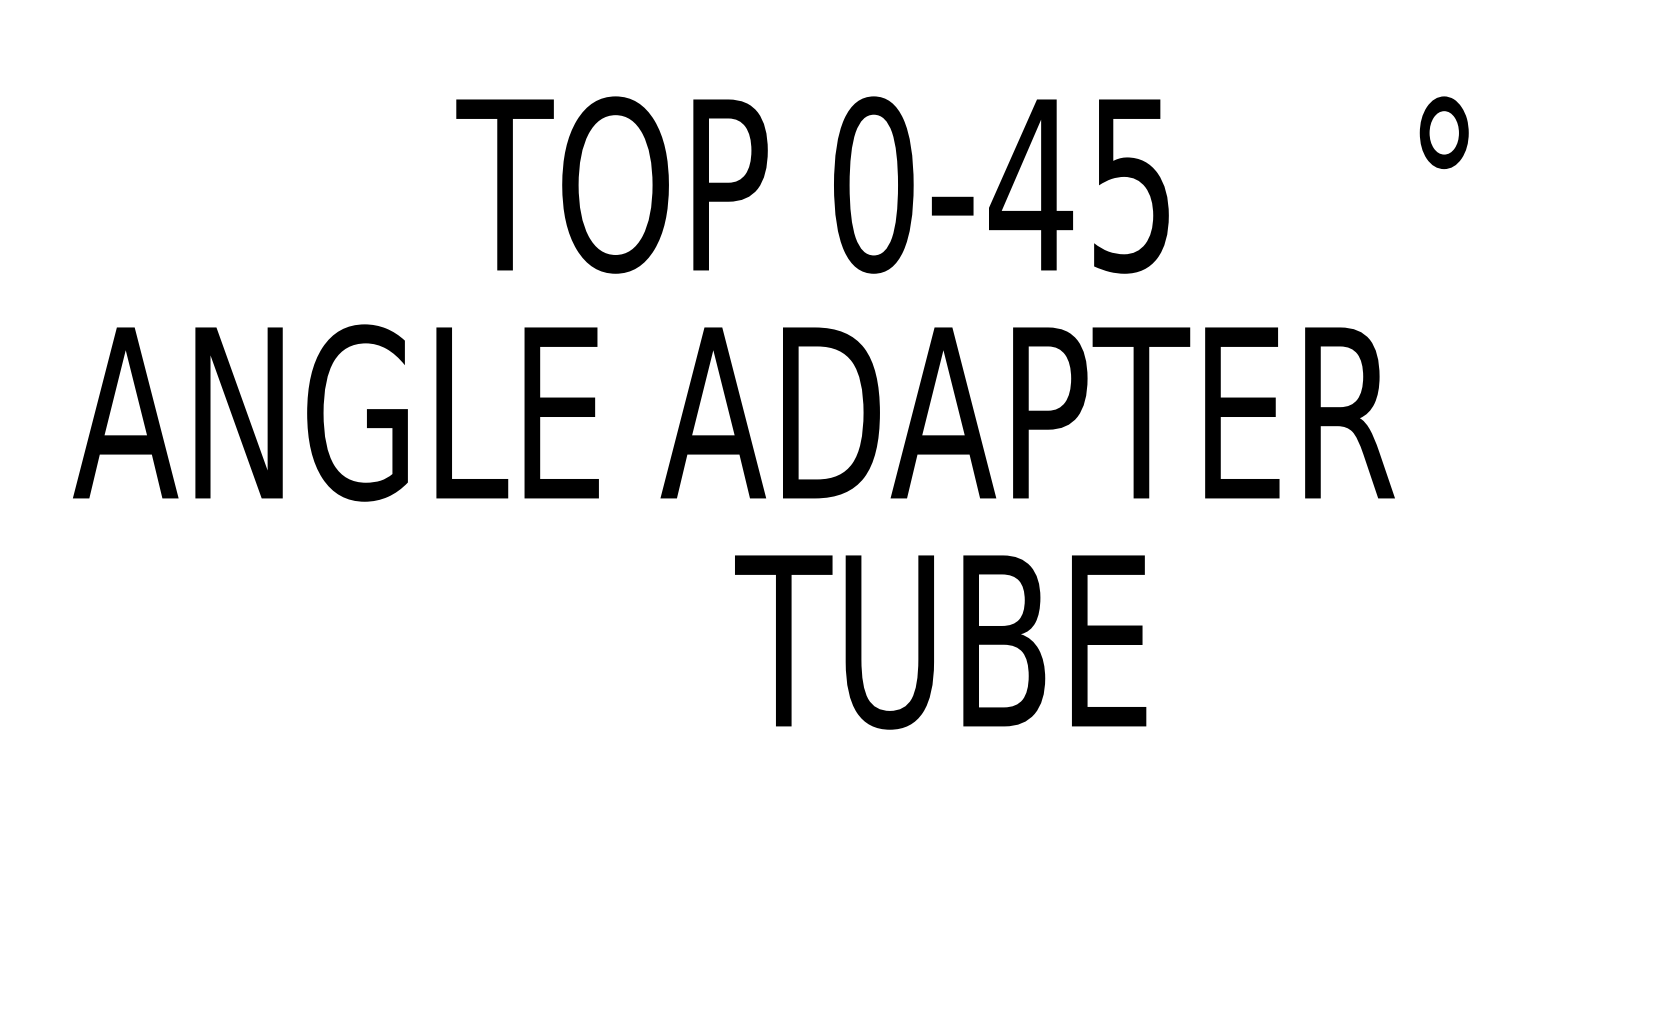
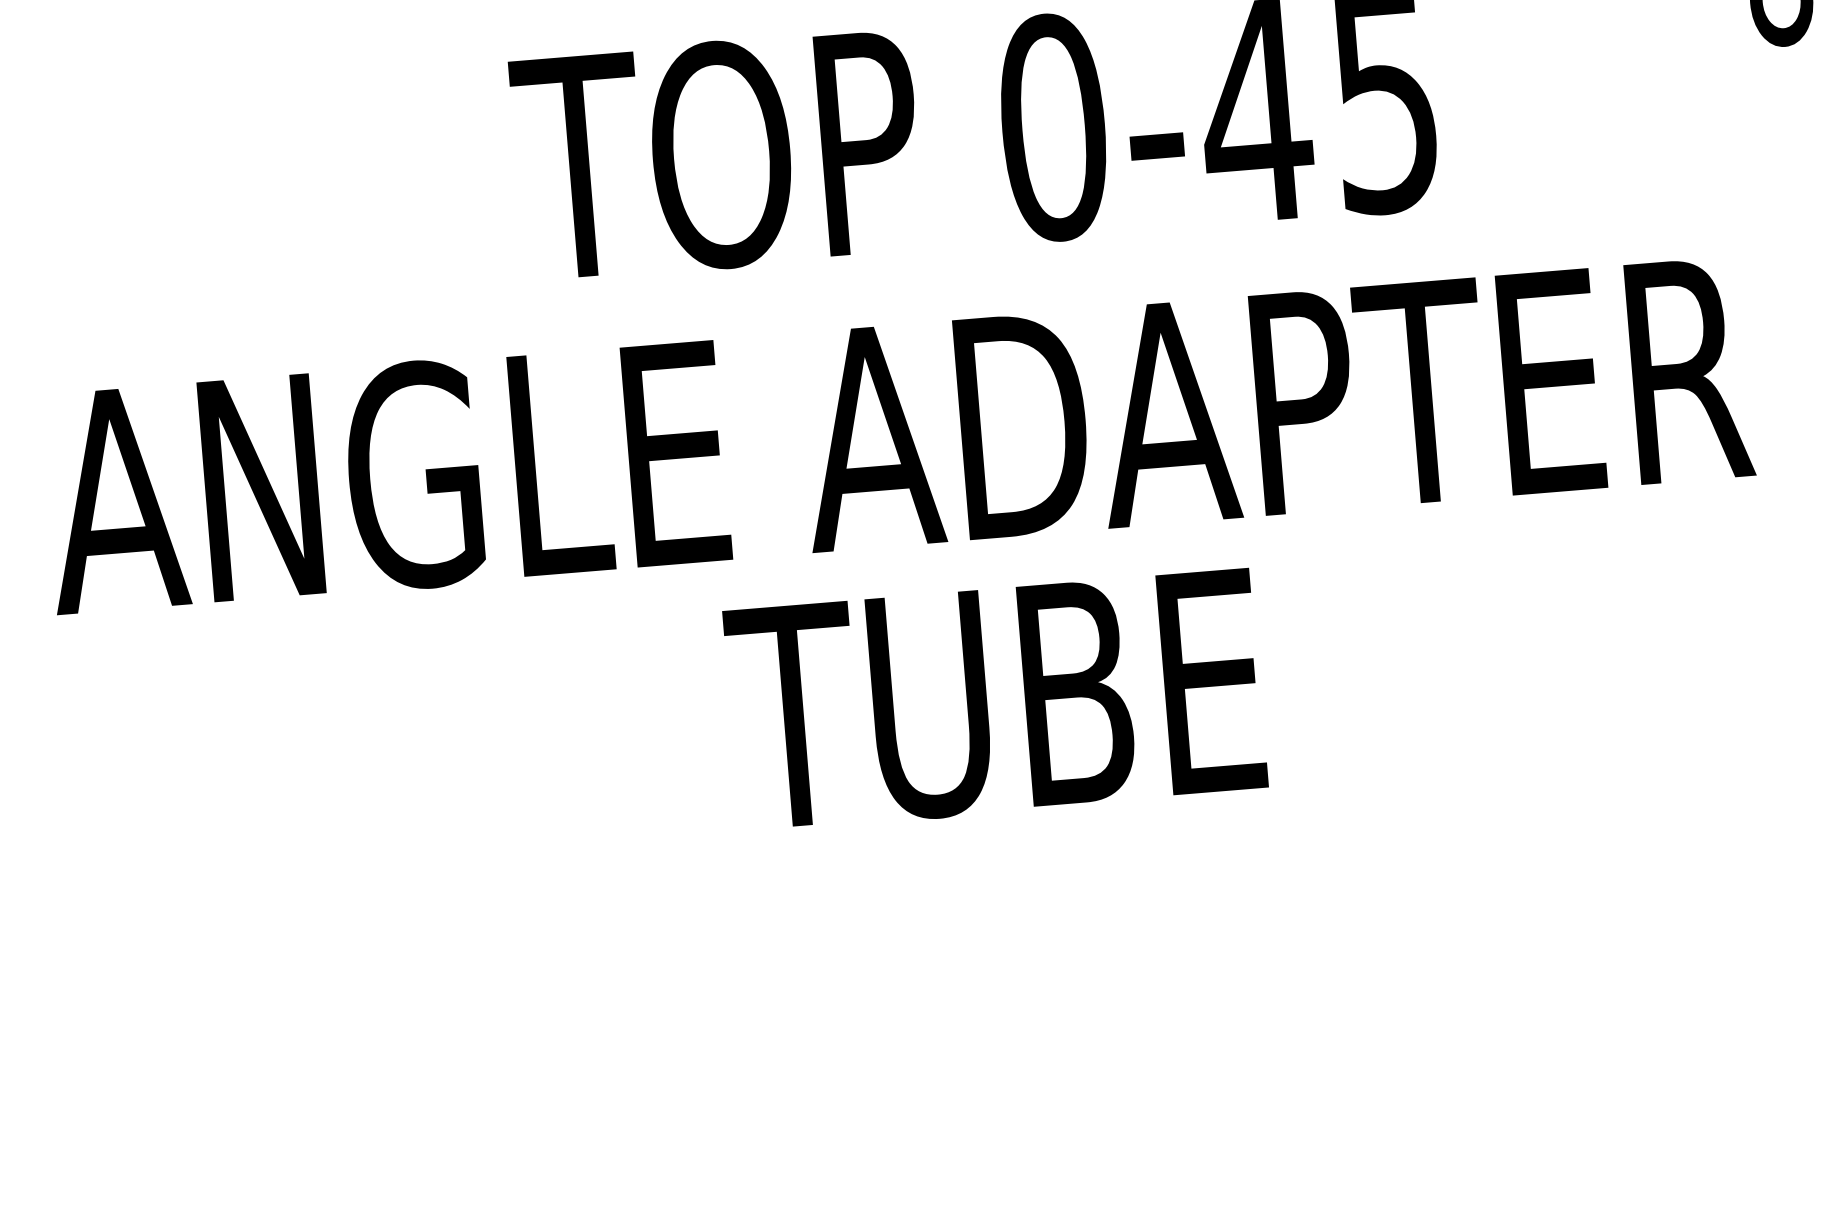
text: (940, 642) -> (995, 701), moved

